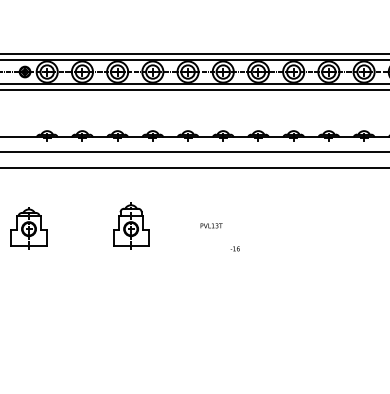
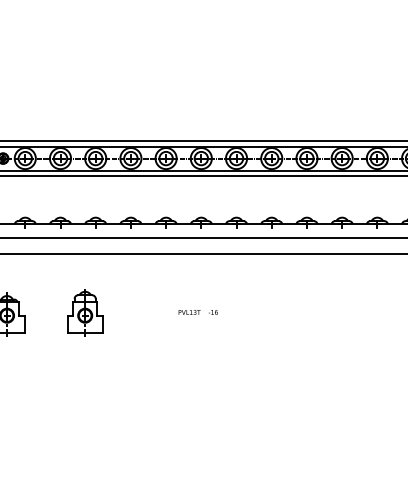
part: (131, 225) -> (85, 312), moved
text: (235, 248) -> (213, 312), moved

